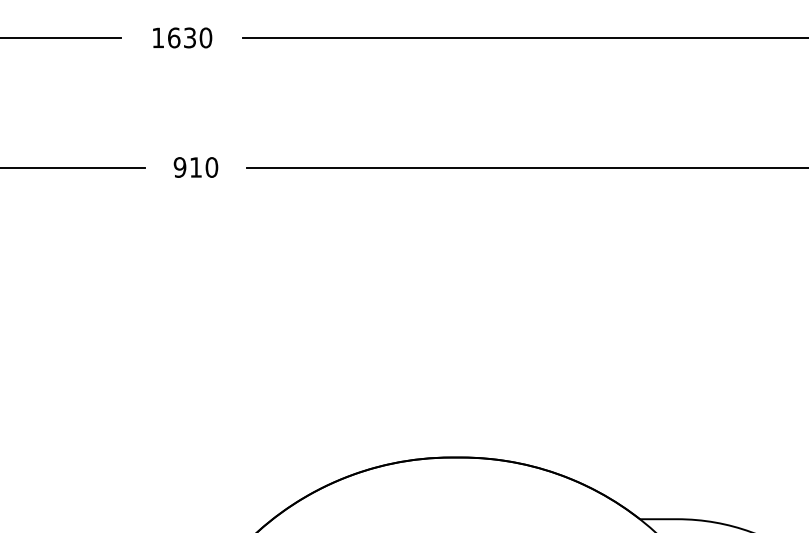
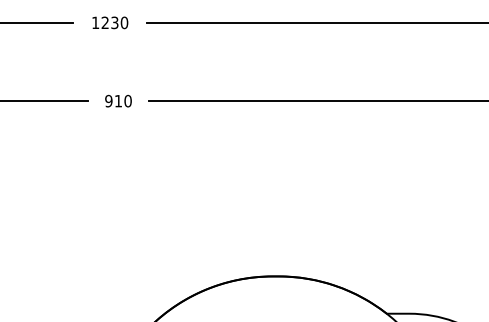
text: (174, 37) -> (105, 22), 1630 -> 1230

